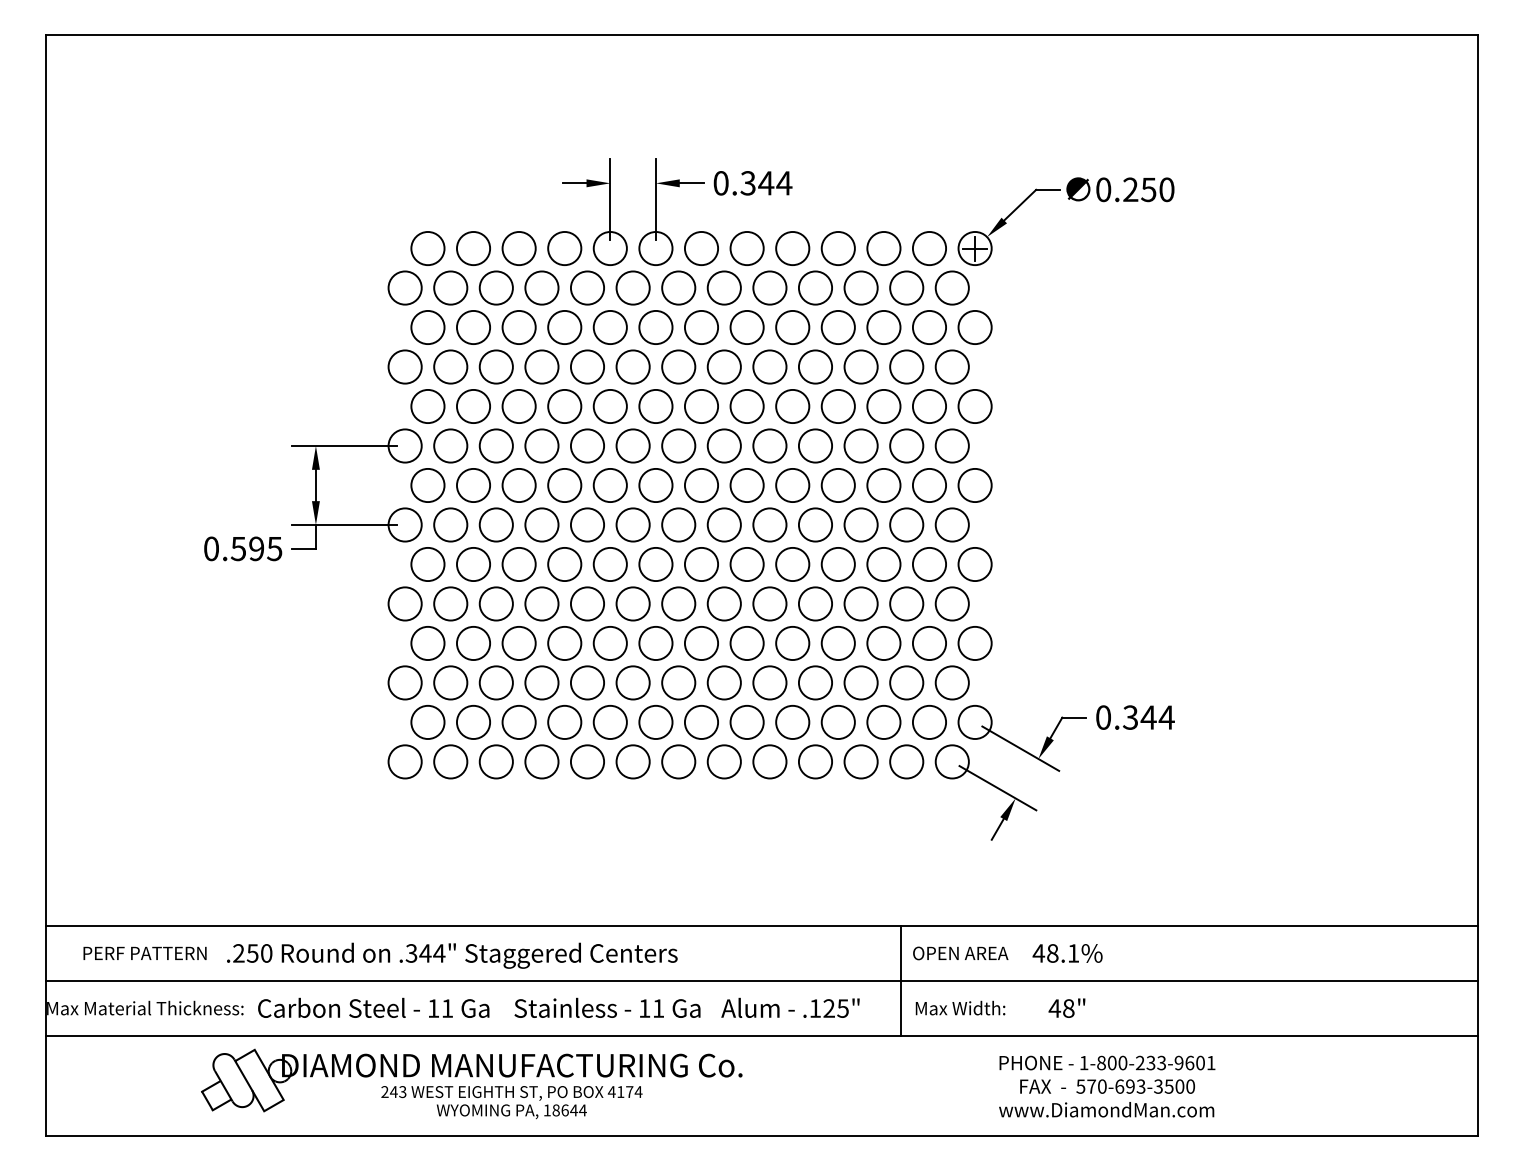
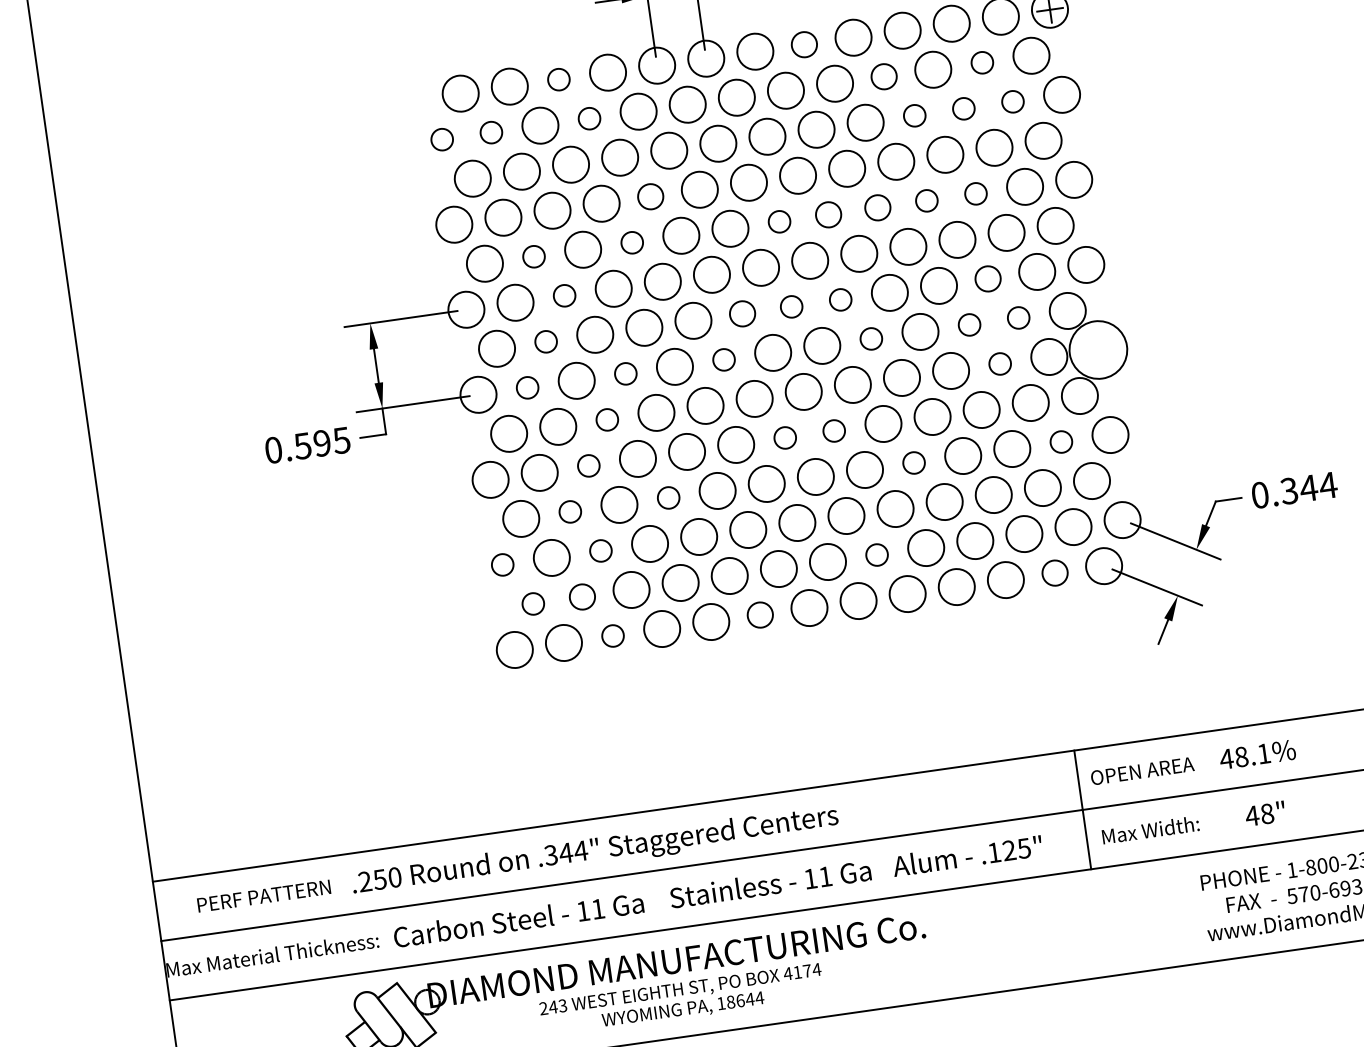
circle: (518, 248) -> (558, 79), size x0.6
circle: (746, 248) -> (803, 44), size x0.7
circle: (404, 287) -> (441, 139), size x0.6
circle: (450, 287) -> (490, 132), size x0.6
circle: (541, 287) -> (588, 118), size x0.6
circle: (815, 287) -> (884, 76), size x0.7
circle: (906, 287) -> (982, 62), size x0.6
circle: (837, 327) -> (913, 115), size x0.6
circle: (883, 327) -> (963, 108), size x0.6
circle: (929, 327) -> (1012, 101), size x0.6
circle: (587, 366) -> (650, 196), size x0.7
circle: (473, 406) -> (533, 256), size x0.6
circle: (564, 406) -> (631, 242), size x0.6
circle: (701, 406) -> (779, 221), size x0.6
circle: (746, 406) -> (827, 214), size x0.7
circle: (792, 406) -> (877, 207), size x0.7
circle: (837, 406) -> (925, 200), size x0.6
circle: (883, 406) -> (975, 193), size x0.6
circle: (495, 445) -> (563, 295), size x0.6
circle: (473, 485) -> (546, 341), size x0.6
circle: (655, 485) -> (742, 313), size x0.7
circle: (701, 485) -> (791, 306), size x0.6
circle: (746, 485) -> (840, 299), size x0.6
circle: (883, 485) -> (987, 278), size x0.7
circle: (450, 524) -> (527, 387), size x0.6
circle: (541, 524) -> (625, 373), size x0.6
circle: (632, 524) -> (723, 359), size x0.6
circle: (769, 524) -> (870, 338), size x0.6
circle: (860, 524) -> (968, 324), size x0.6
circle: (906, 524) -> (1018, 317), size x0.6
circle: (518, 564) -> (606, 420), size x0.6
circle: (883, 564) -> (999, 364), size x0.6
circle: (974, 564) -> (1097, 350), size x1.6
circle: (495, 603) -> (587, 465), size x0.6
circle: (678, 603) -> (784, 437), size x0.6
circle: (723, 603) -> (833, 430), size x0.6
circle: (473, 643) -> (570, 511), size x0.6
circle: (564, 643) -> (668, 498), size x0.6
circle: (792, 643) -> (913, 463), size x0.6
circle: (929, 643) -> (1061, 442), size x0.6
circle: (404, 682) -> (501, 564), size x0.6
circle: (495, 682) -> (599, 550), size x0.6
circle: (427, 722) -> (532, 604), size x0.6
circle: (473, 722) -> (582, 597), size x0.7
circle: (746, 722) -> (876, 555), size x0.6
circle: (495, 761) -> (612, 635), size x0.6
circle: (632, 761) -> (759, 614), size x0.7
circle: (906, 761) -> (1054, 572), size x0.7

